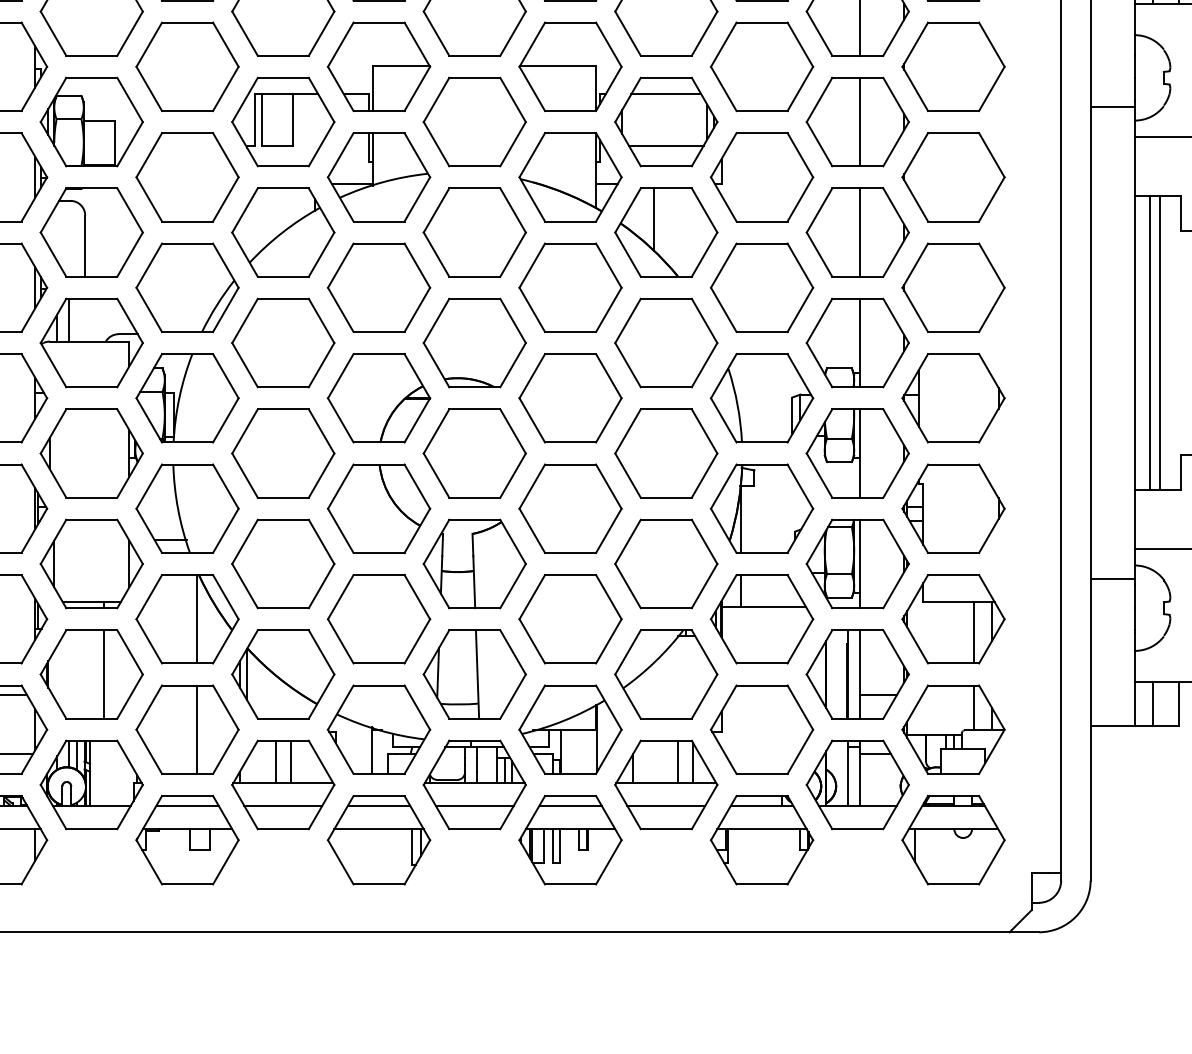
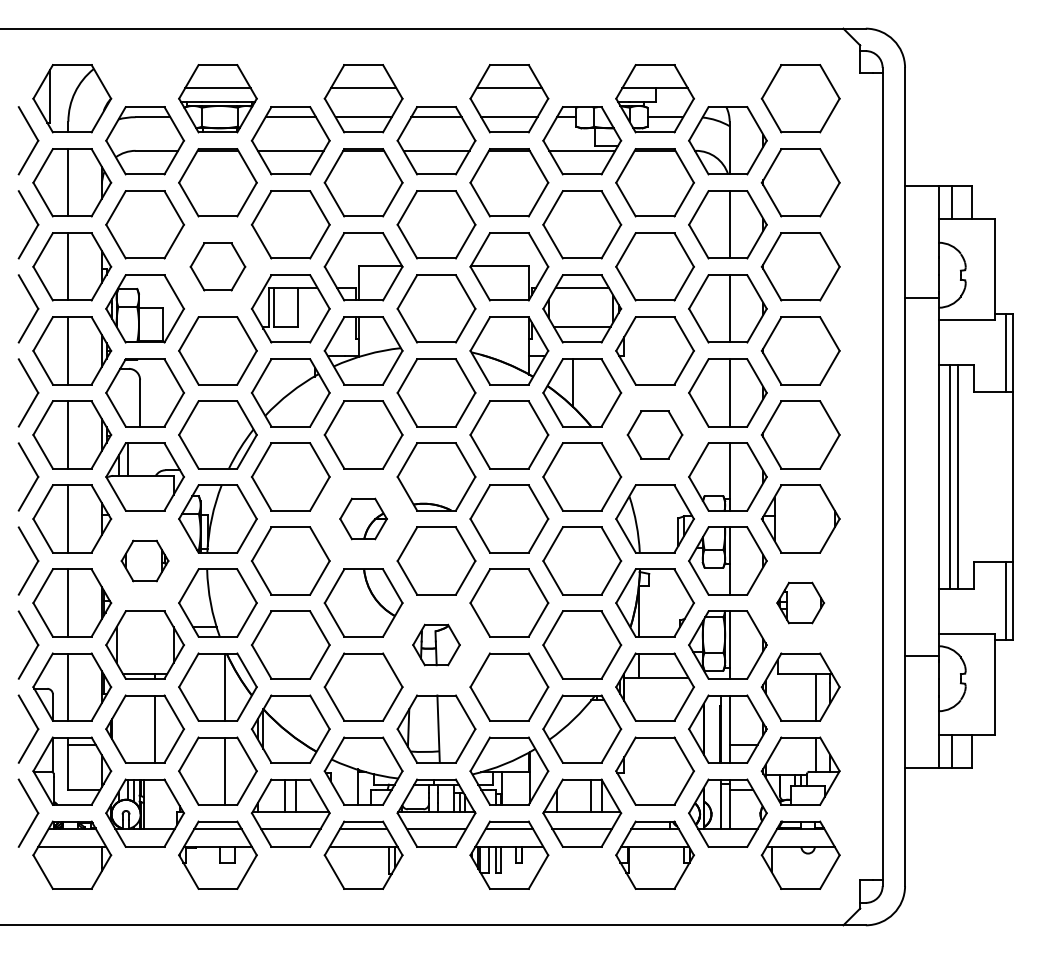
part: (186, 66) -> (217, 266), size x0.7
part: (761, 287) -> (654, 434), size x0.7
part: (378, 397) -> (363, 518), size x0.6
part: (90, 452) -> (144, 560), size x0.6
part: (953, 507) -> (800, 602), size x0.6
part: (474, 563) -> (436, 644), size x0.6

